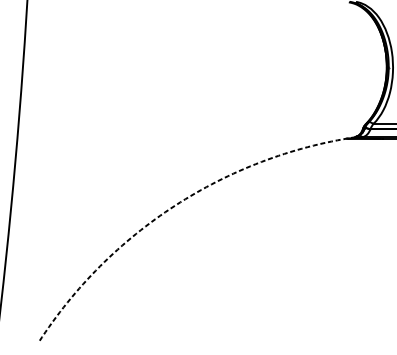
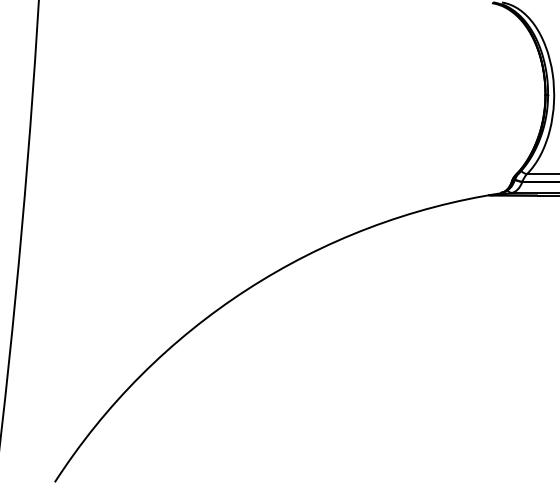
arc: (175, 205) -> (247, 289), dashed -> solid

